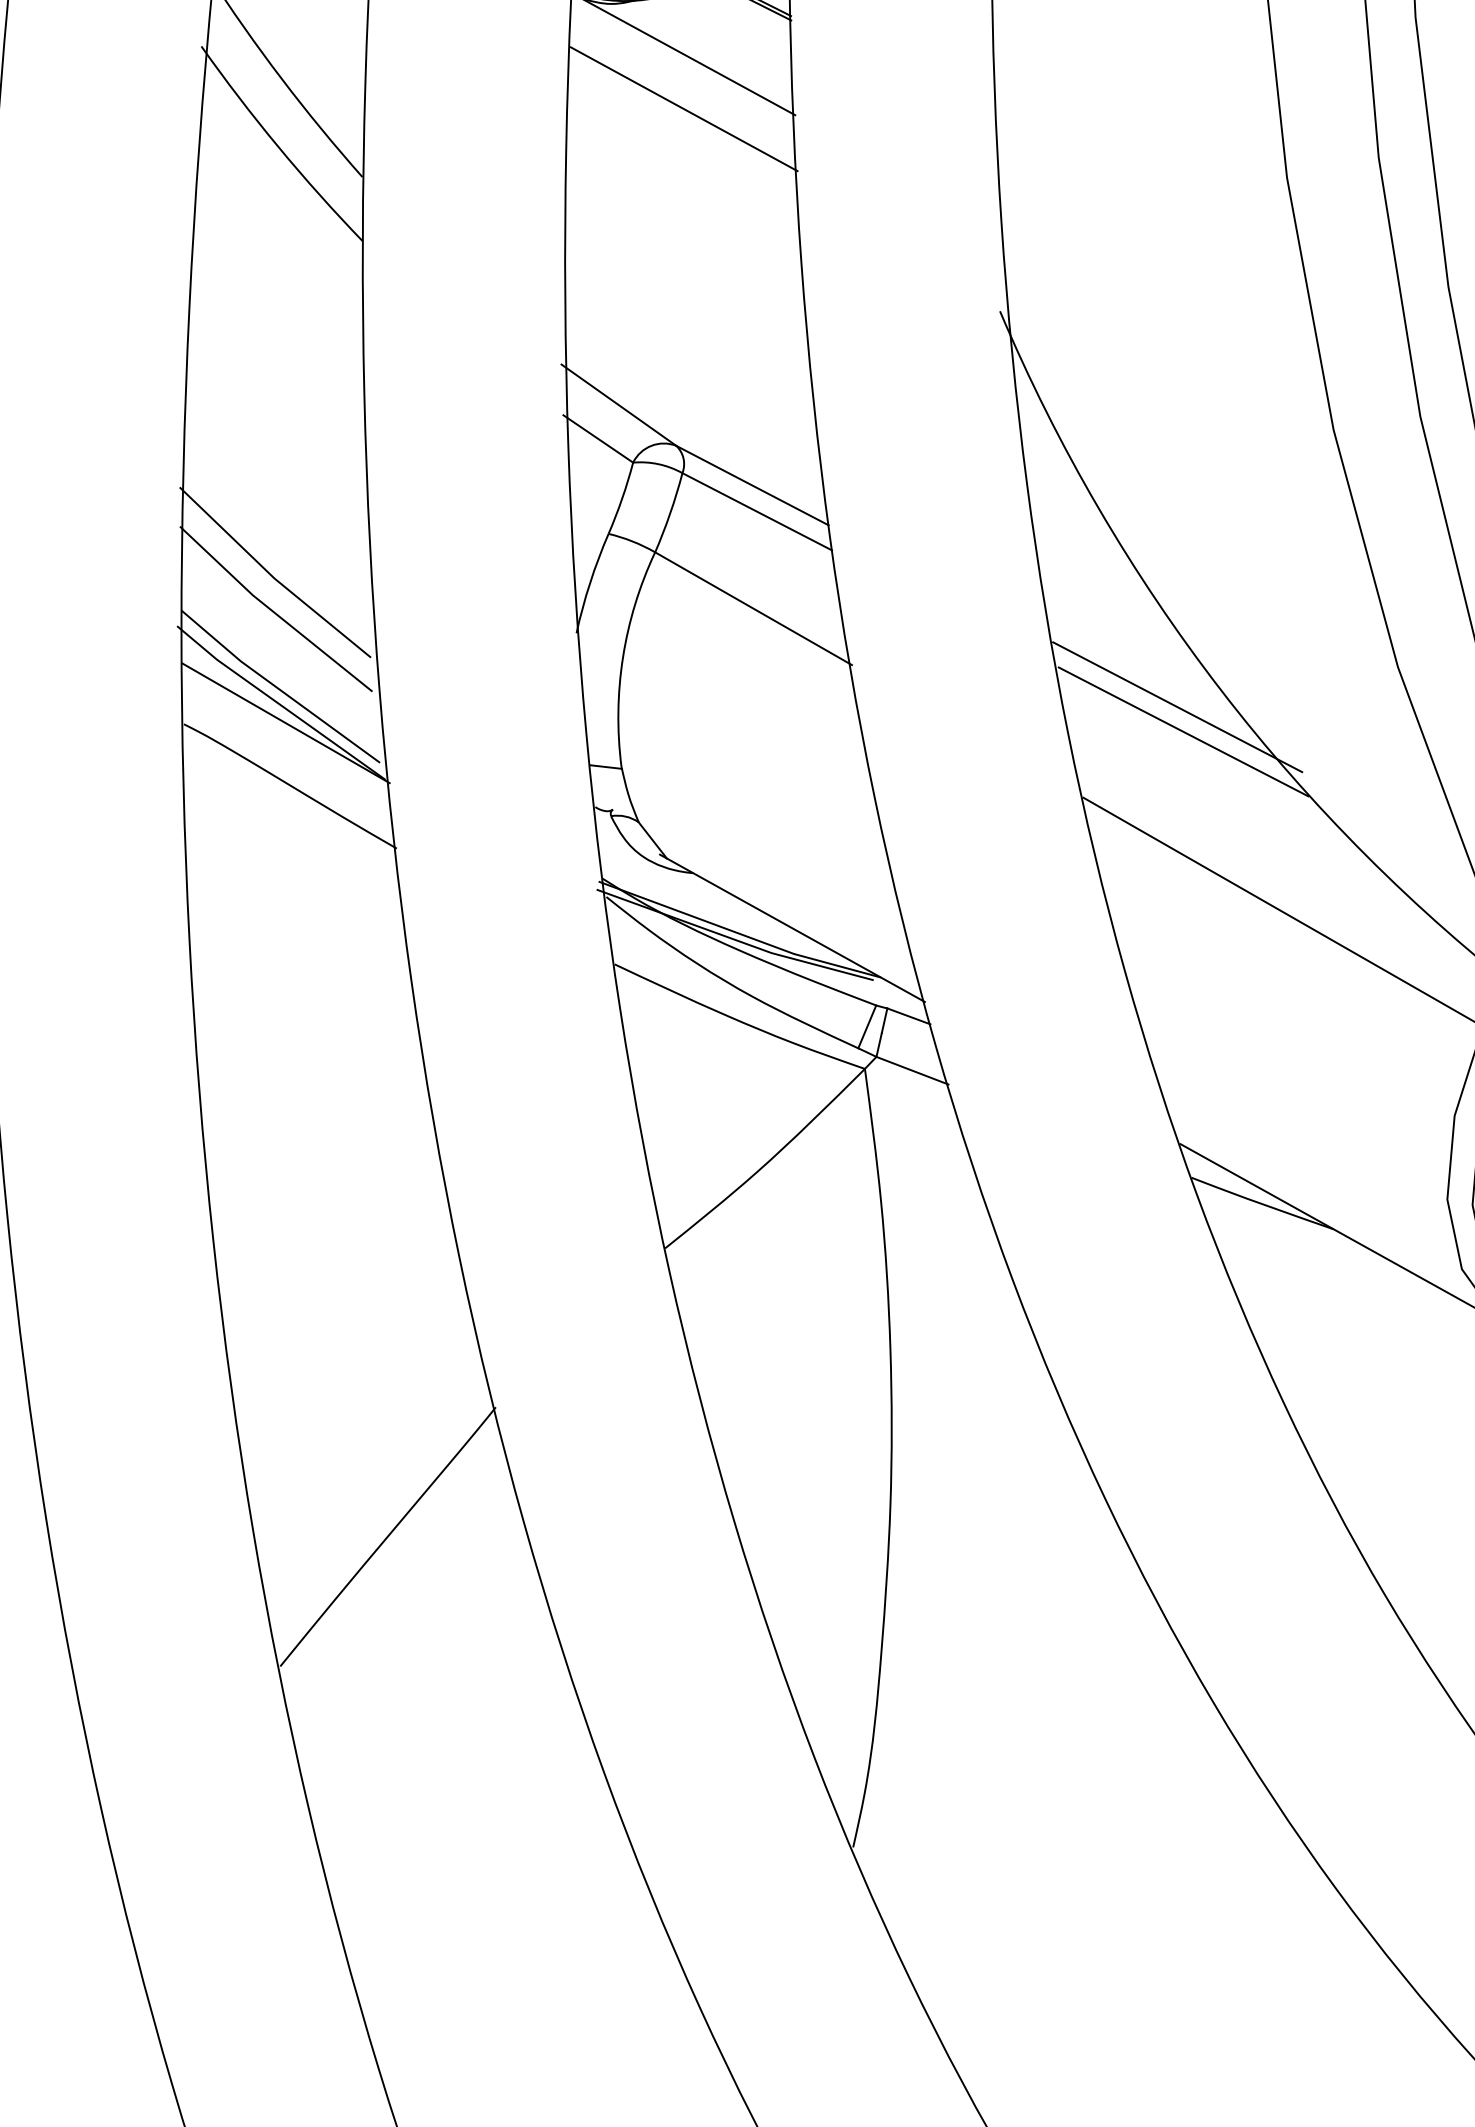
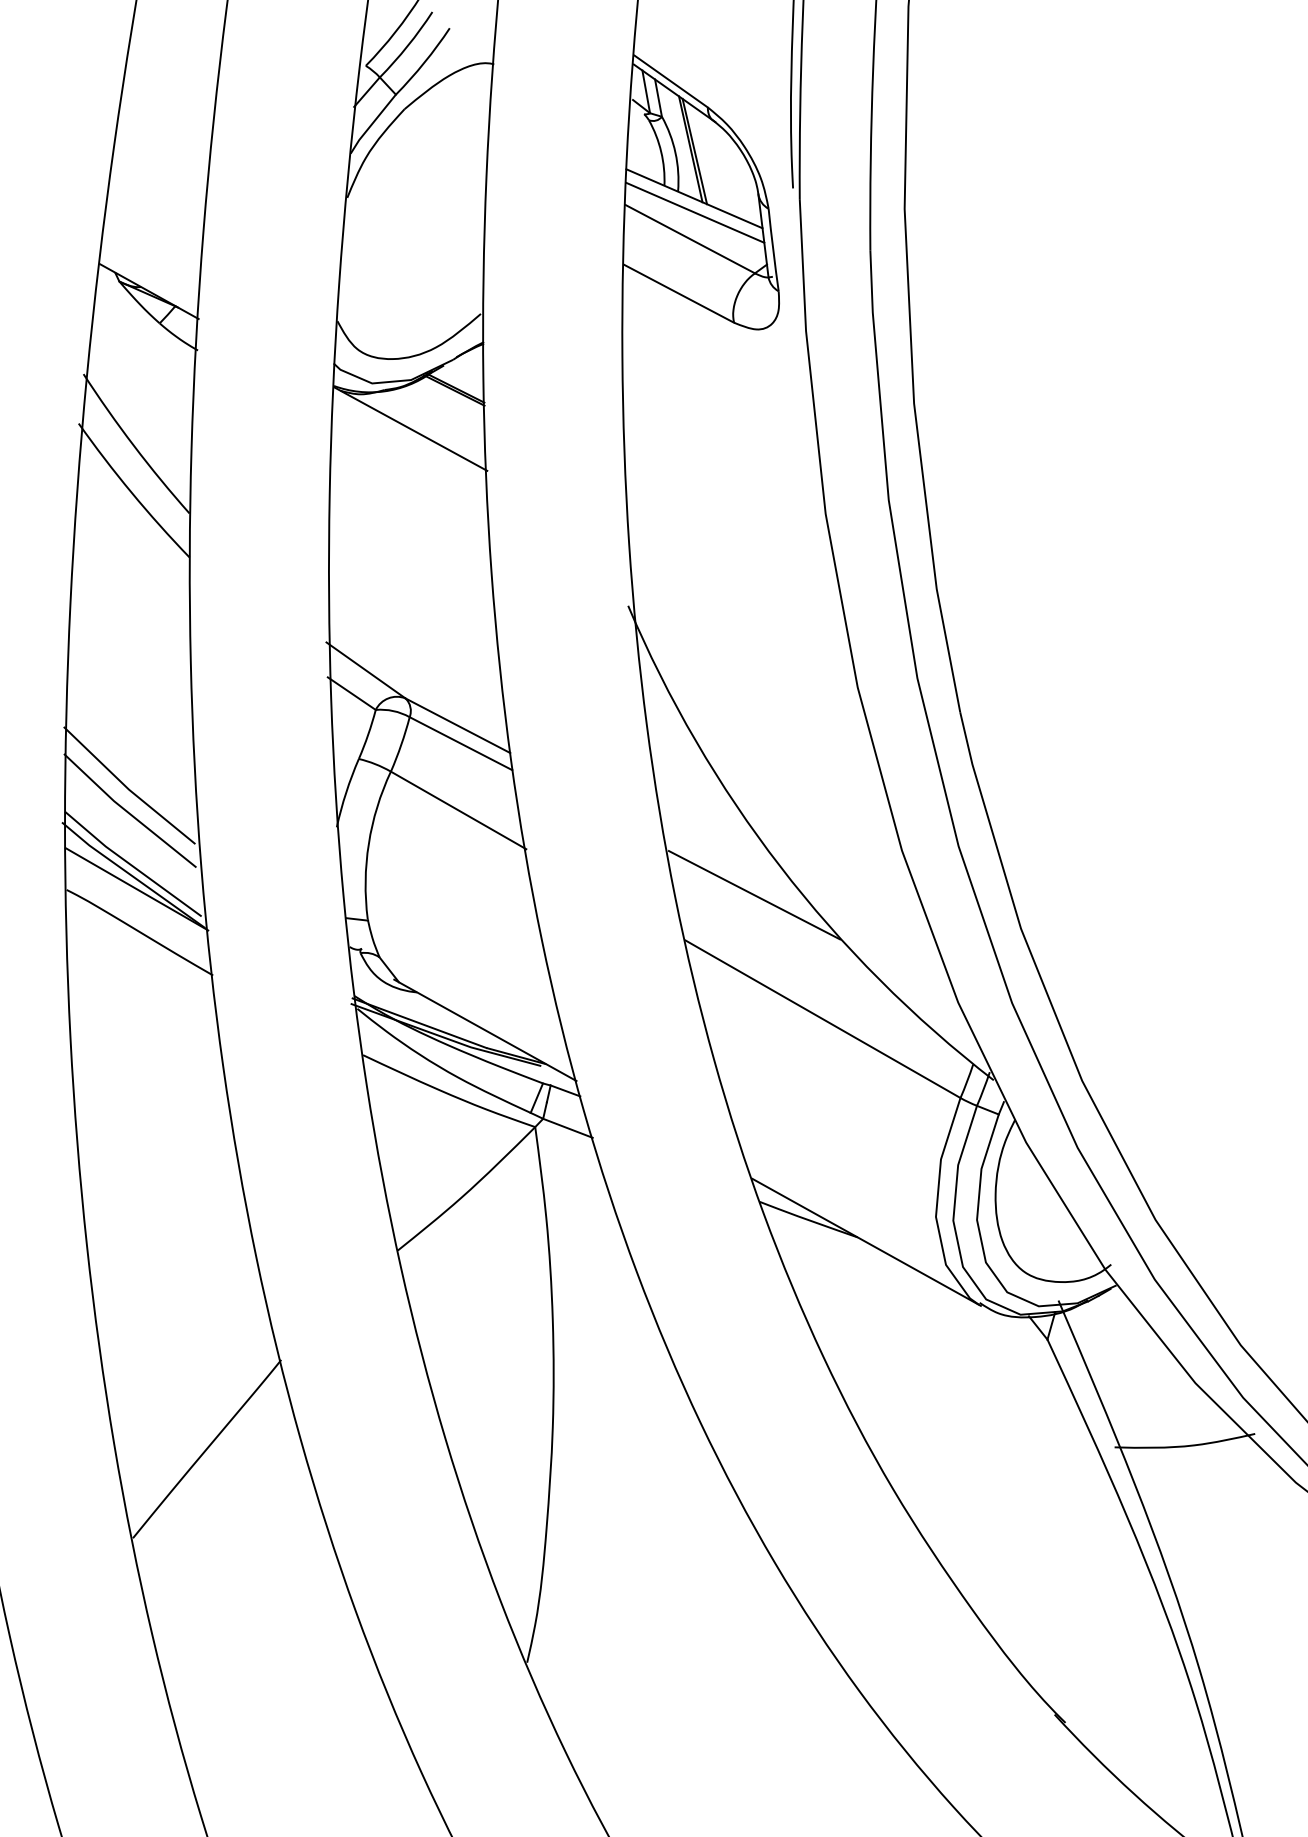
line: (683, 108) -> (410, 466), removed
line: (1177, 706) -> (750, 877), removed

